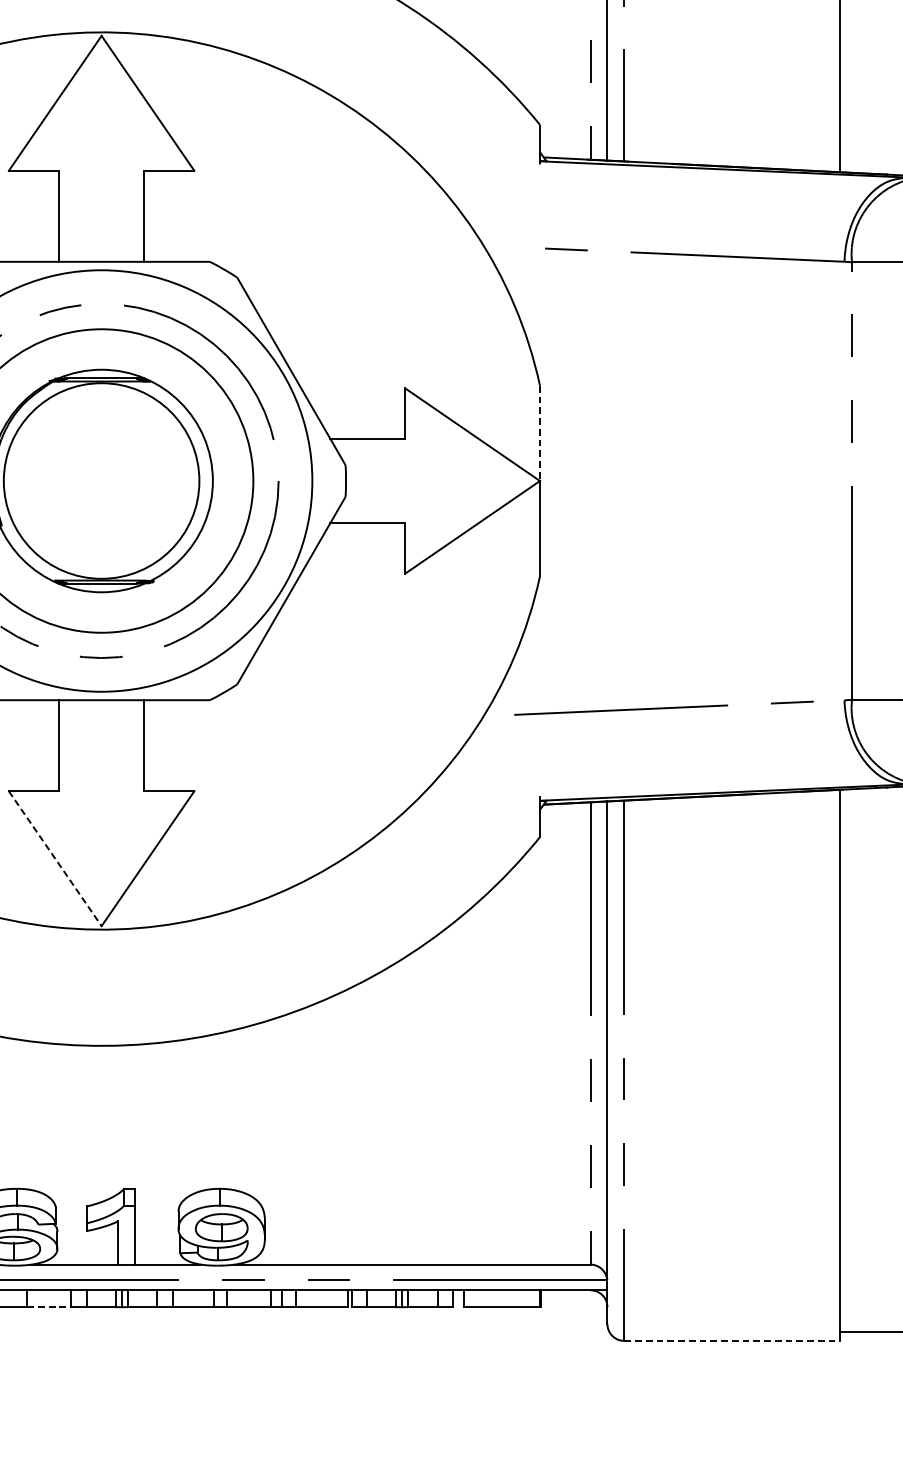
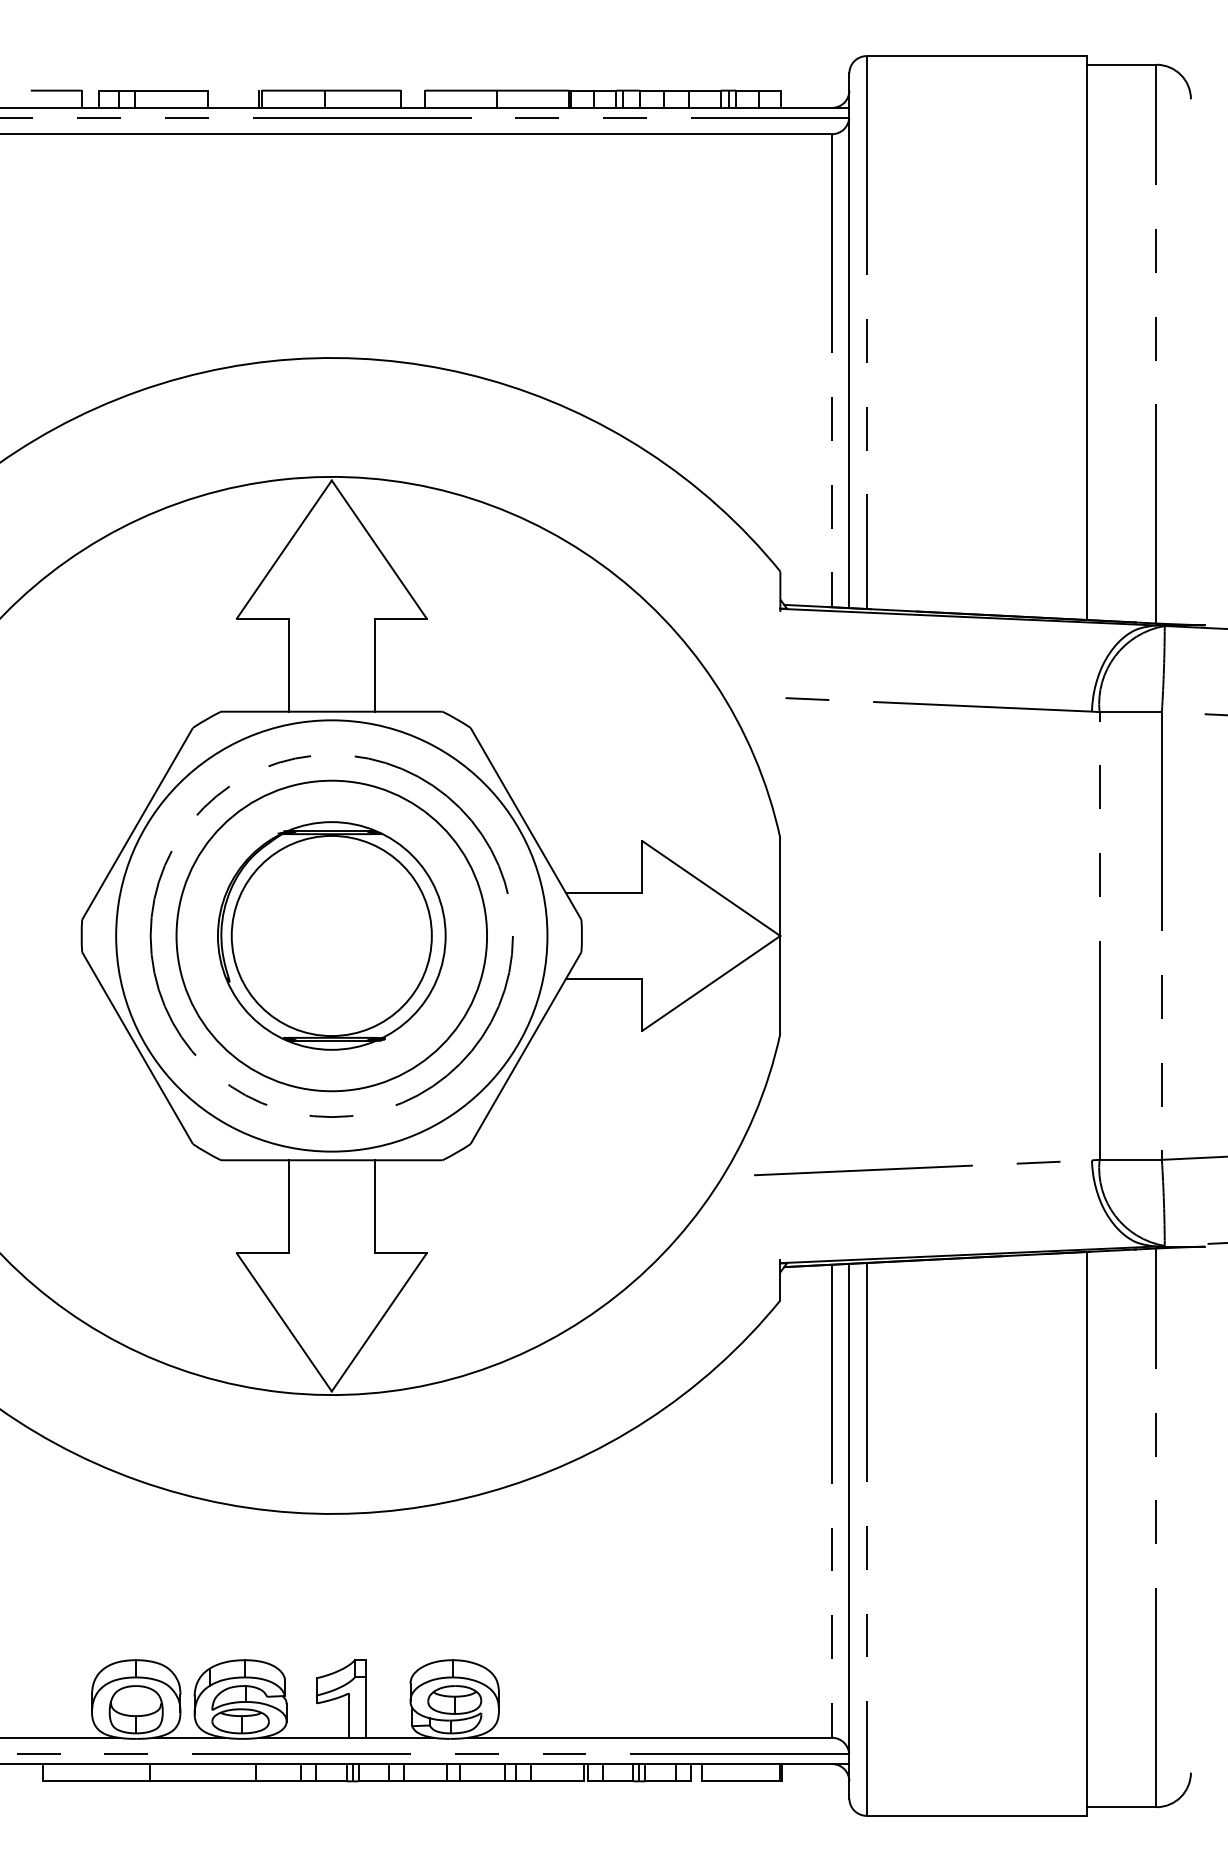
line: (540, 433) -> (780, 887), dashed -> solid
line: (55, 858) -> (284, 1322), dashed -> solid
line: (49, 1307) -> (278, 1781), dashed -> solid
line: (732, 1340) -> (977, 1815), dashed -> solid

